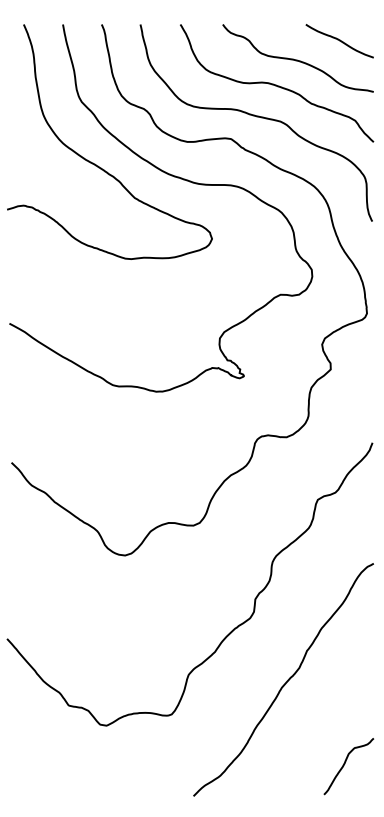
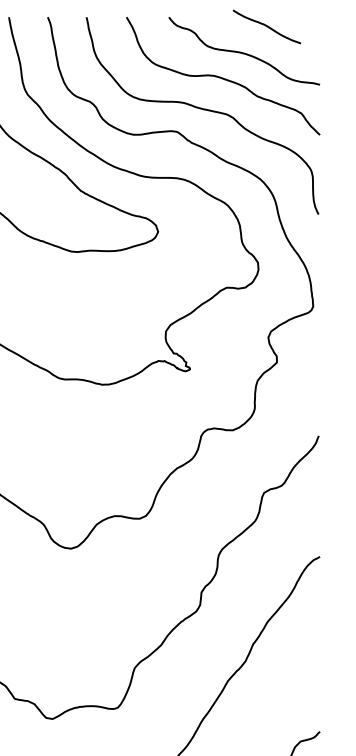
curve: (339, 41) -> (266, 27), moved

